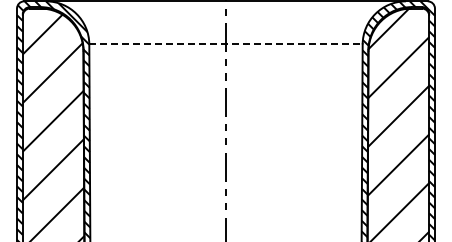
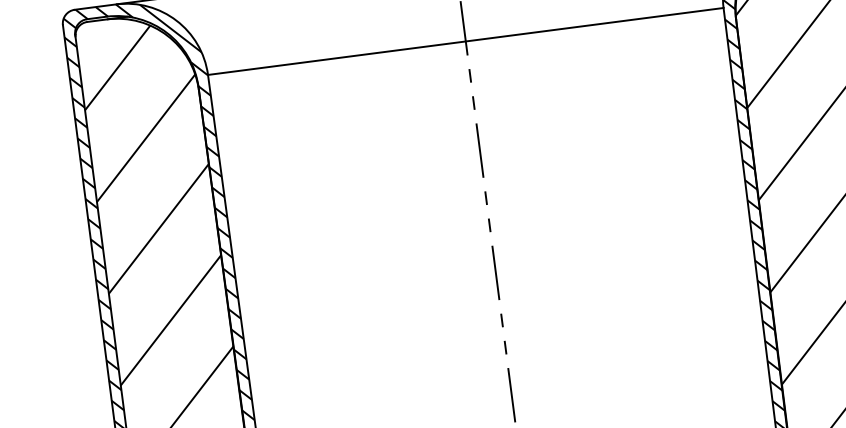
line: (225, 44) -> (464, 41), dashed -> solid

